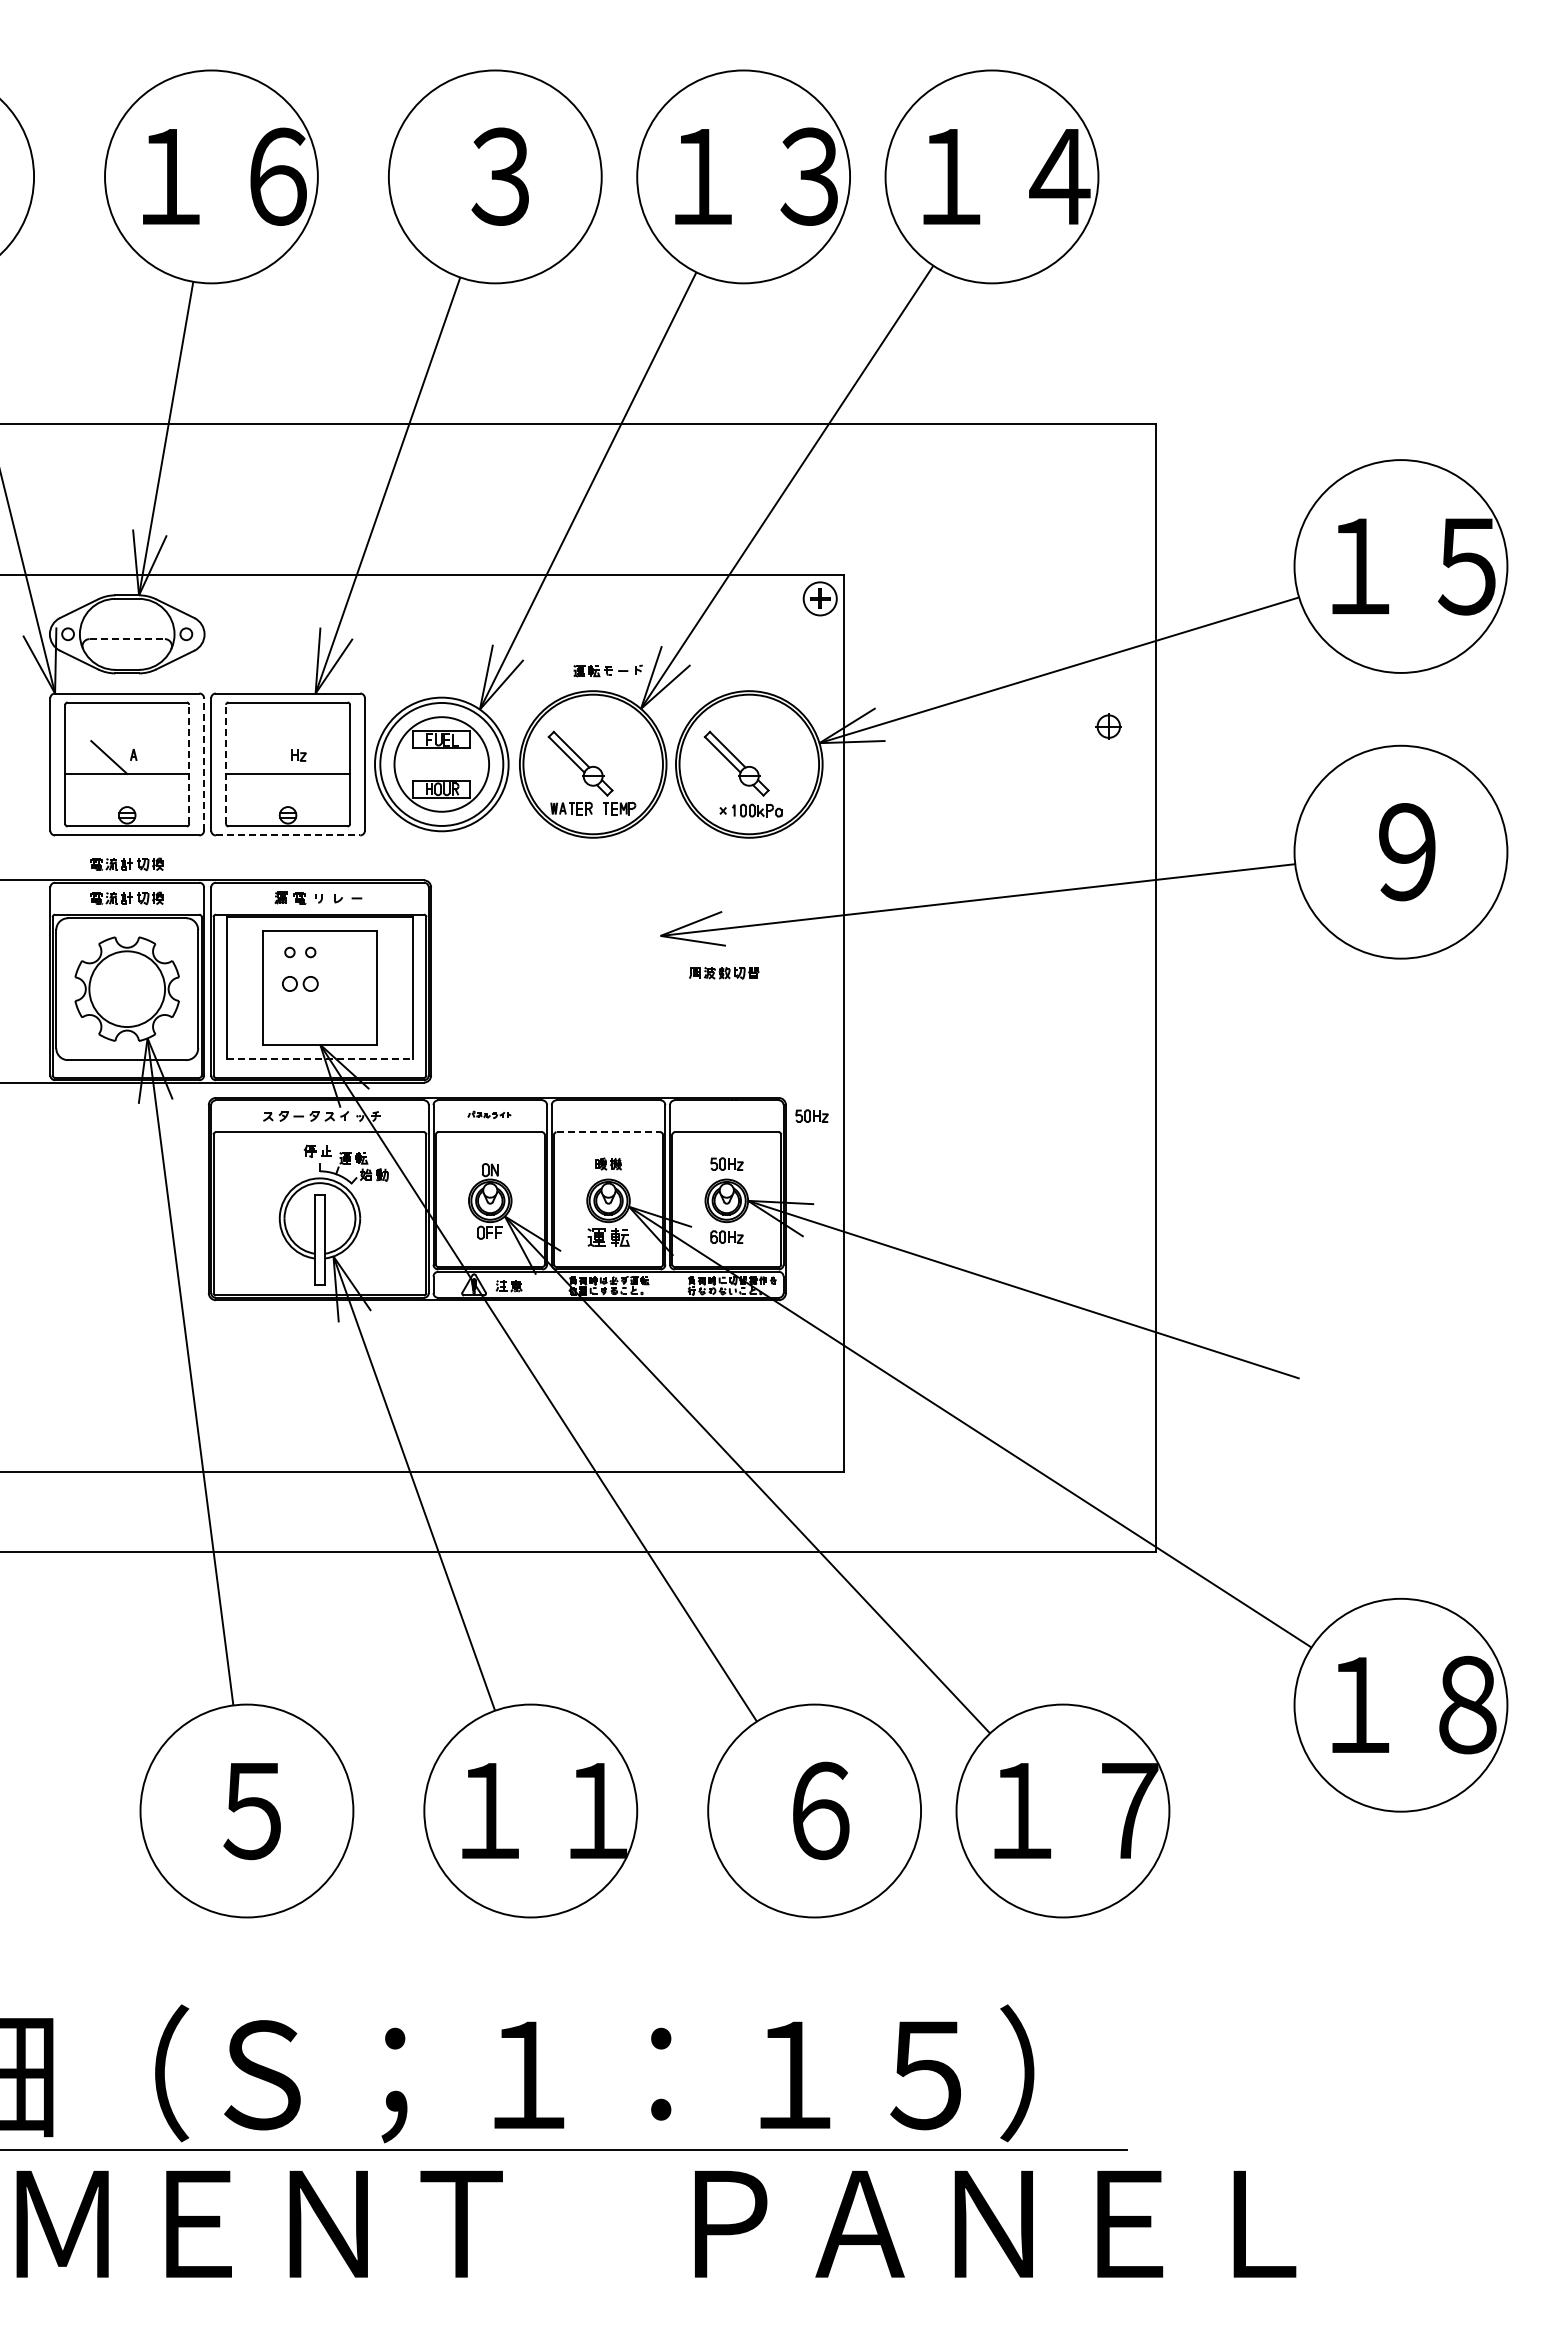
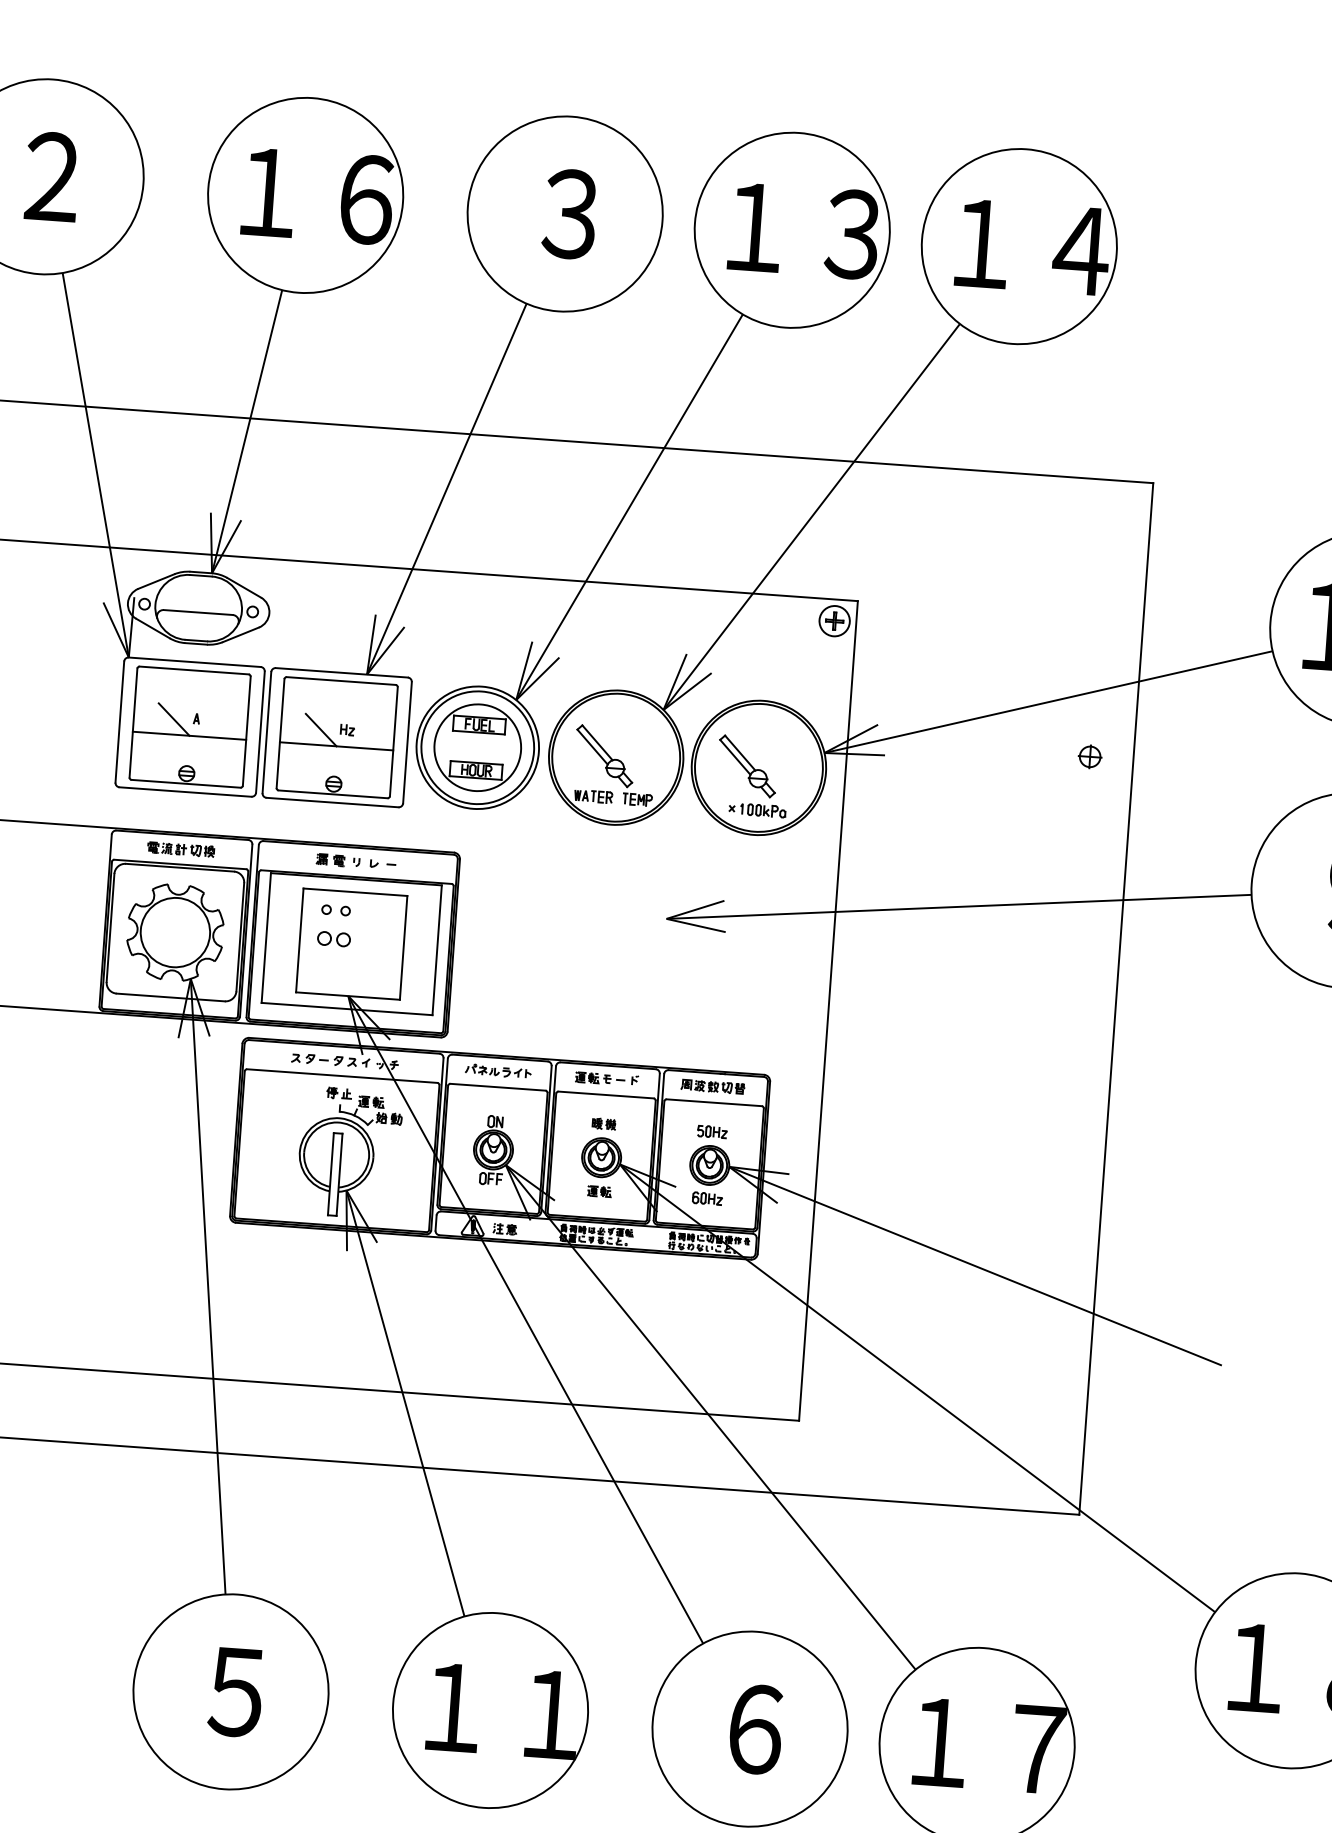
line: (127, 639) -> (198, 612), dashed -> solid
part: (607, 670) -> (606, 1078), moved
line: (270, 757) -> (321, 730), added
line: (204, 763) -> (260, 731), dashed -> solid
line: (189, 764) -> (247, 731), dashed -> solid
line: (226, 764) -> (280, 733), dashed -> solid
line: (288, 835) -> (332, 802), dashed -> solid
part: (126, 864) -> (182, 818), removed
part: (724, 973) -> (713, 1087), moved
line: (320, 1058) -> (347, 1008), dashed -> solid
part: (489, 1114) -> (498, 1070), size x1.67
part: (811, 1115) -> (792, 1092), removed
line: (609, 1132) -> (606, 1095), dashed -> solid
part: (608, 1238) -> (599, 1192), size x0.62

